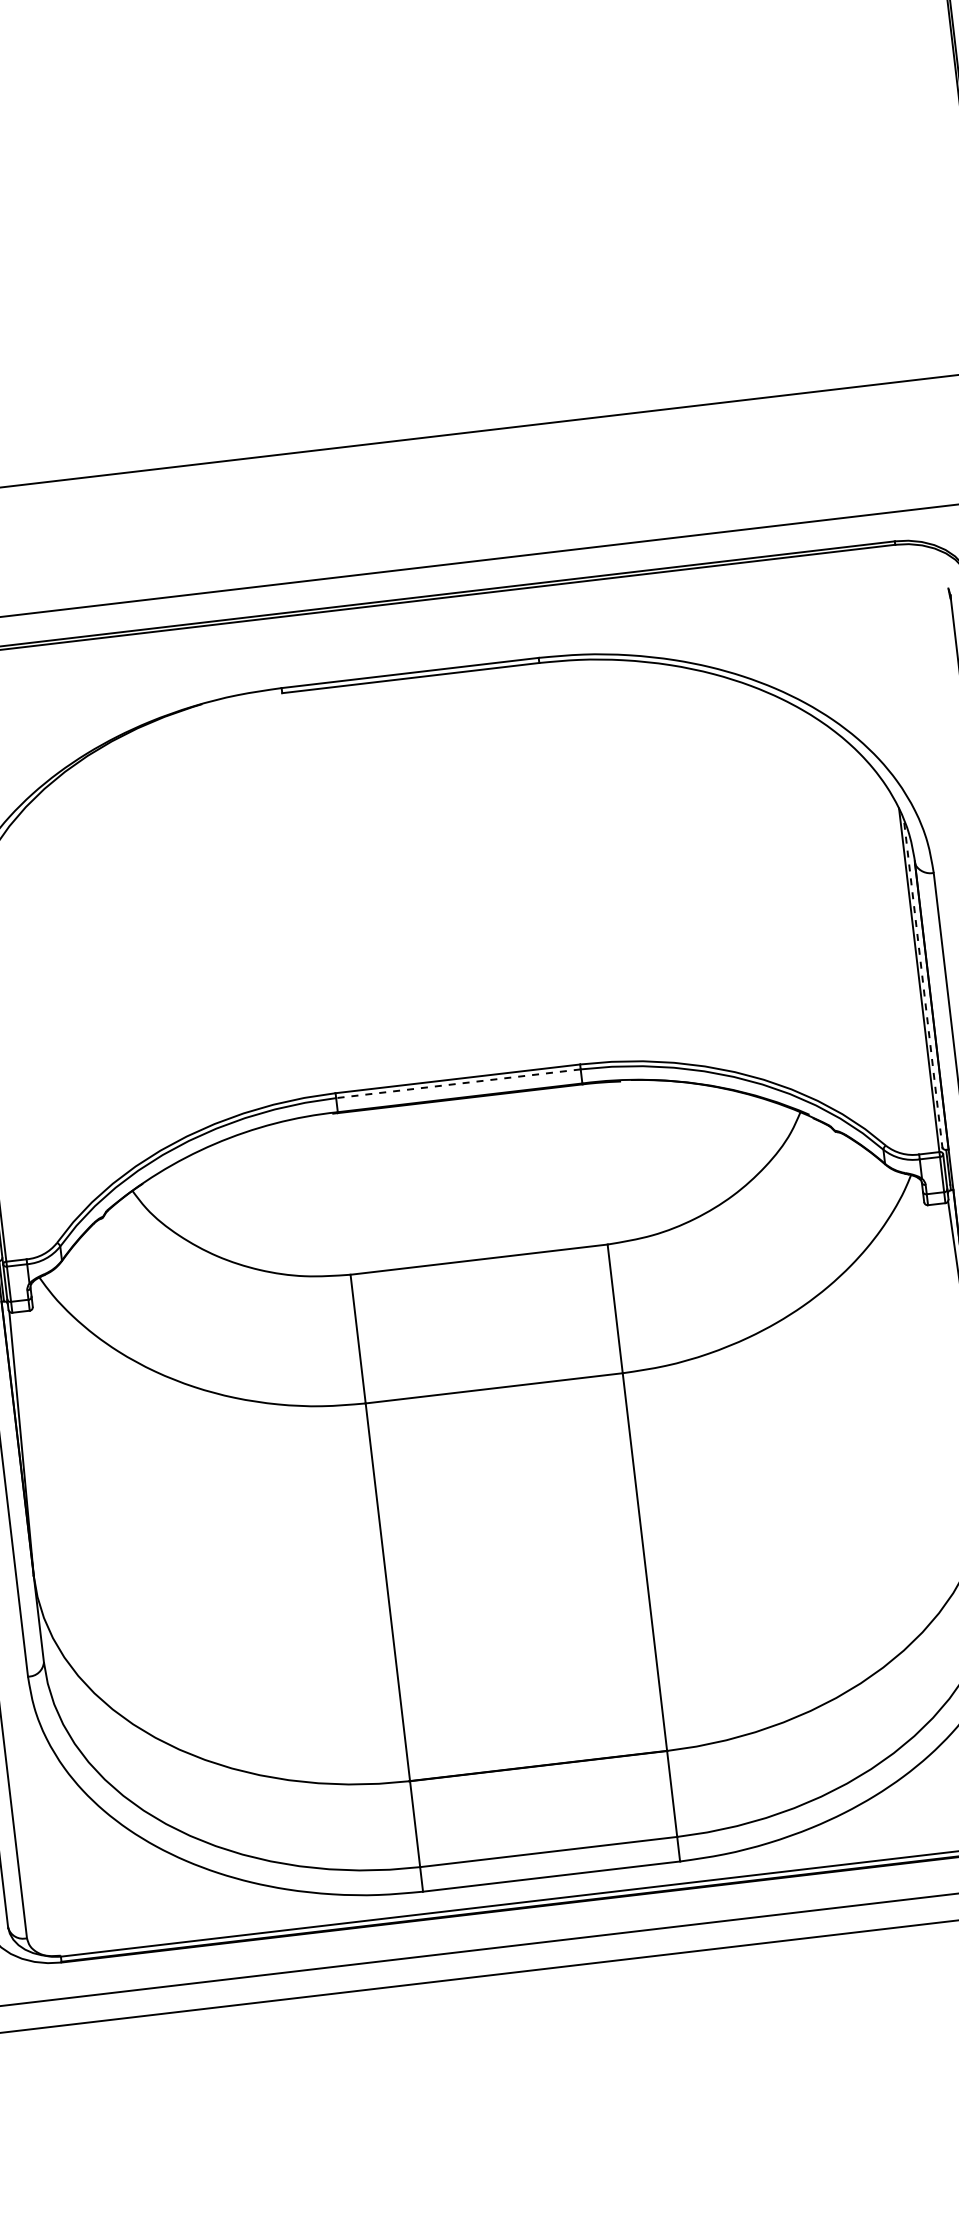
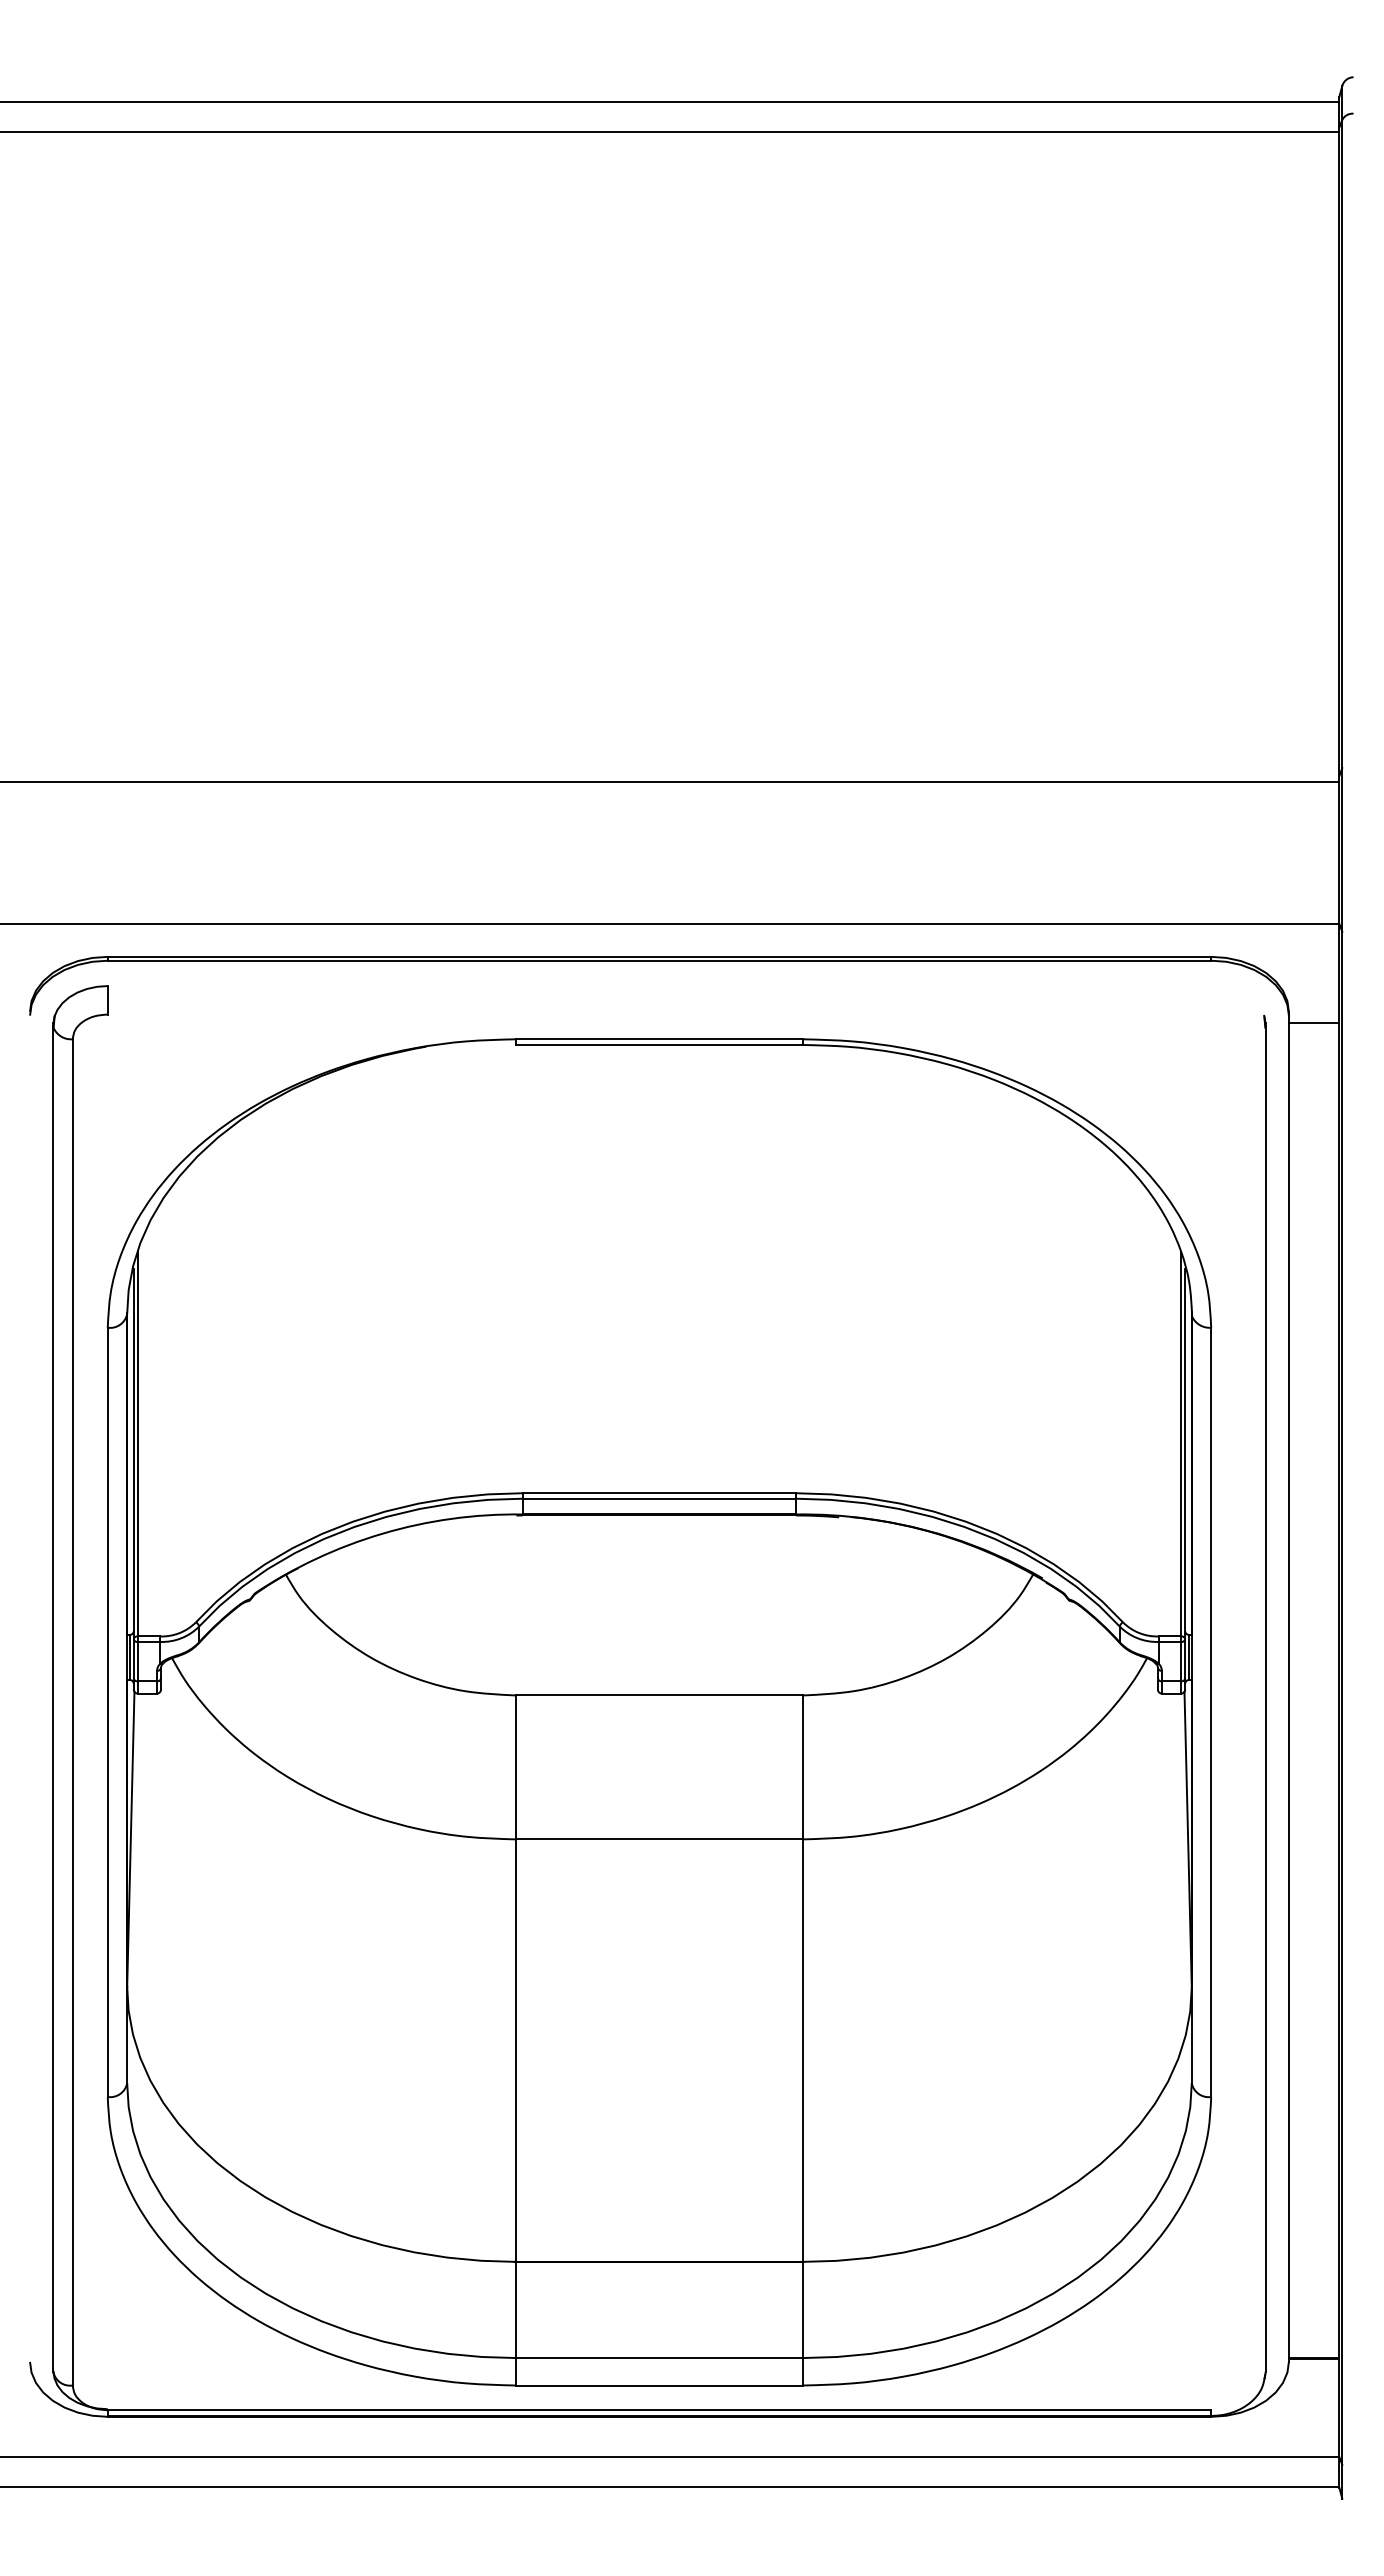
line: (924, 988) -> (1185, 1454), dashed -> solid
line: (458, 1083) -> (659, 1498), dashed -> solid

